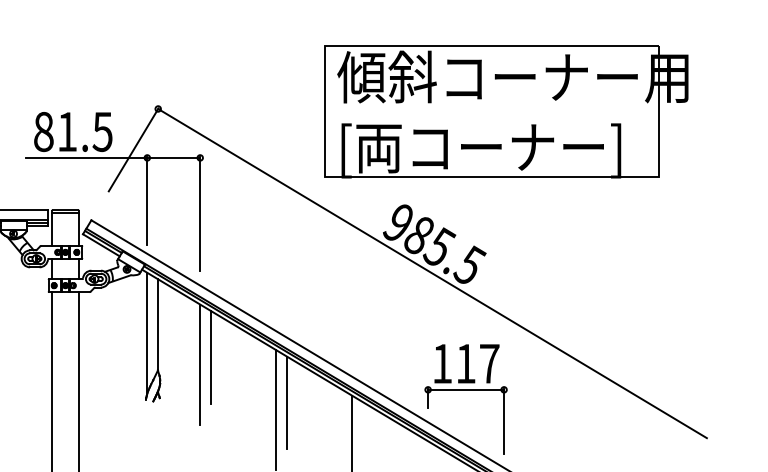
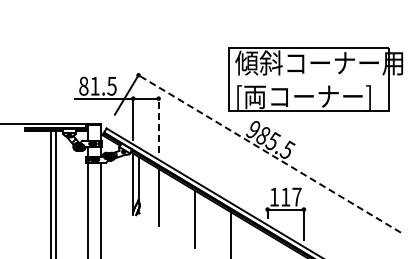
part: (505, 111) -> (315, 79), moved
line: (199, 214) -> (158, 125), solid -> dashed
line: (432, 272) -> (269, 153), solid -> dashed
line: (210, 356) -> (163, 193), removed
line: (287, 402) -> (200, 215), removed

